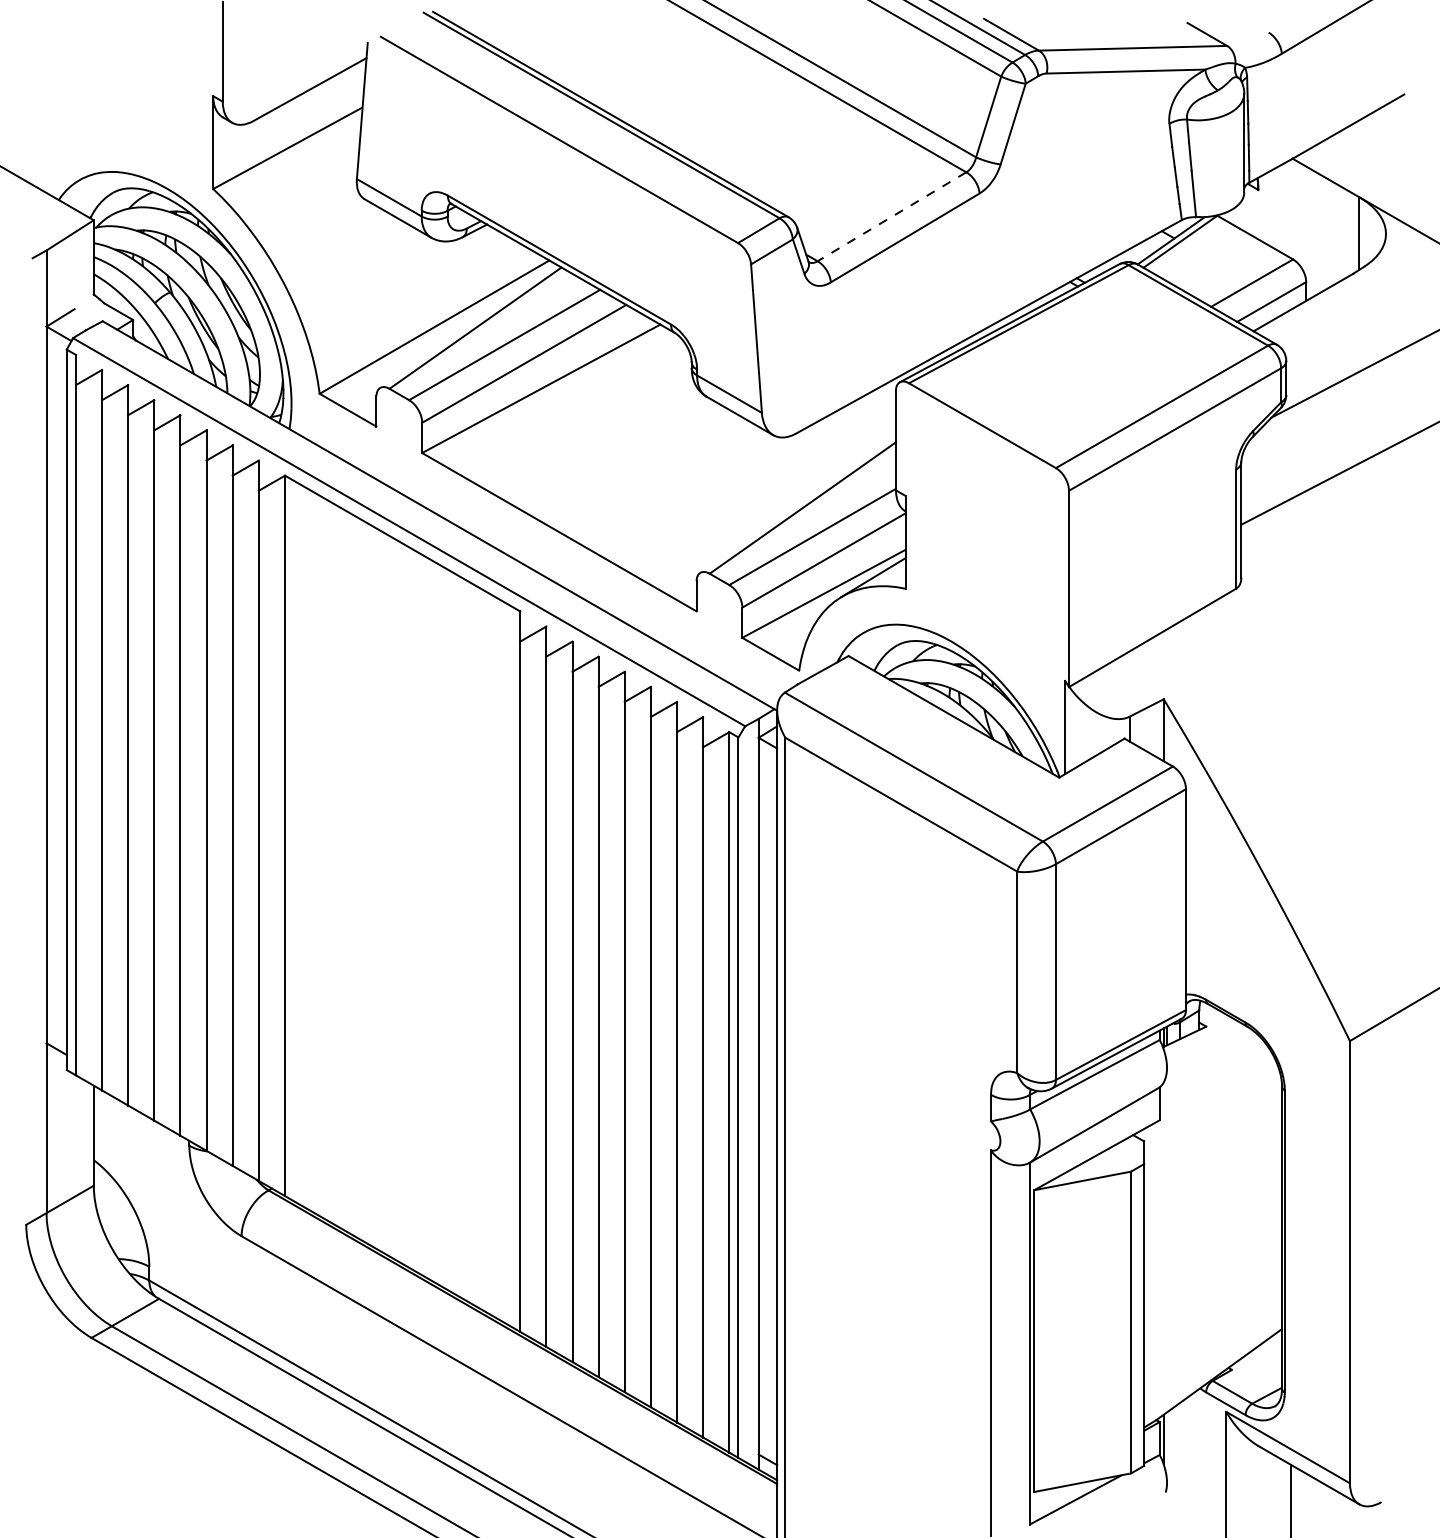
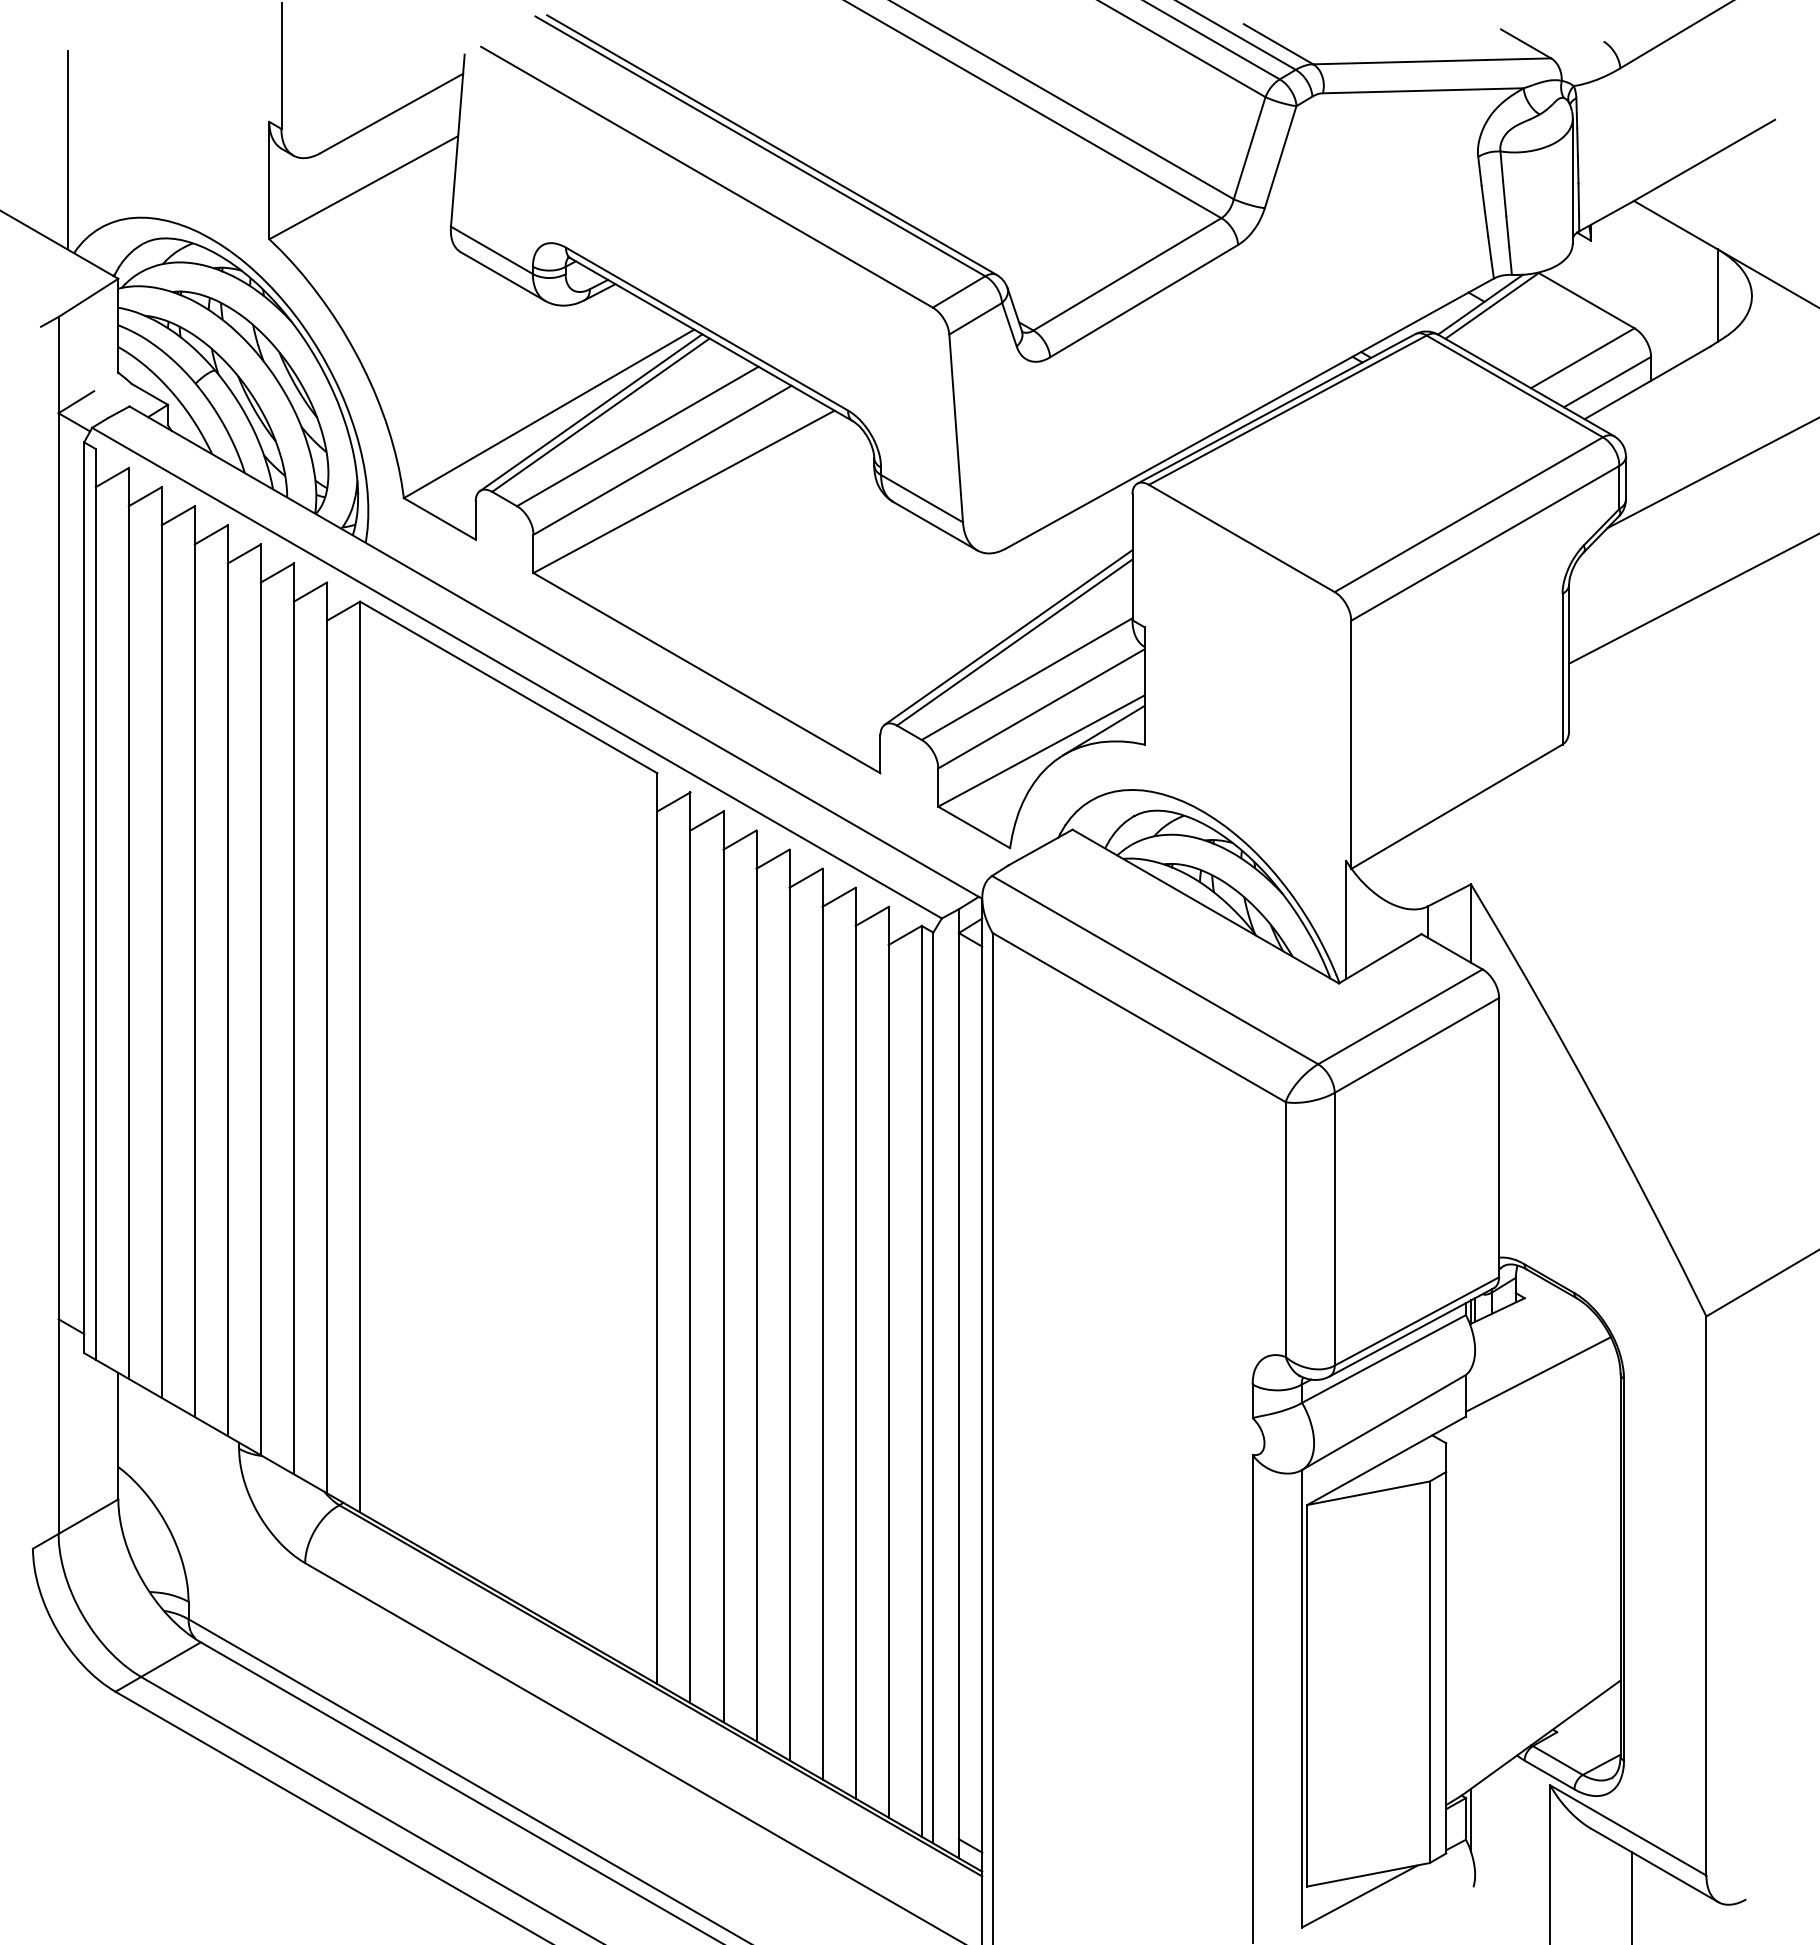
line: (53, 118) -> (67, 150), added
line: (891, 216) -> (1126, 274), dashed -> solid
line: (467, 326) -> (590, 412), added
line: (797, 504) -> (1008, 637), added
line: (1217, 1086) -> (1538, 1374), added

